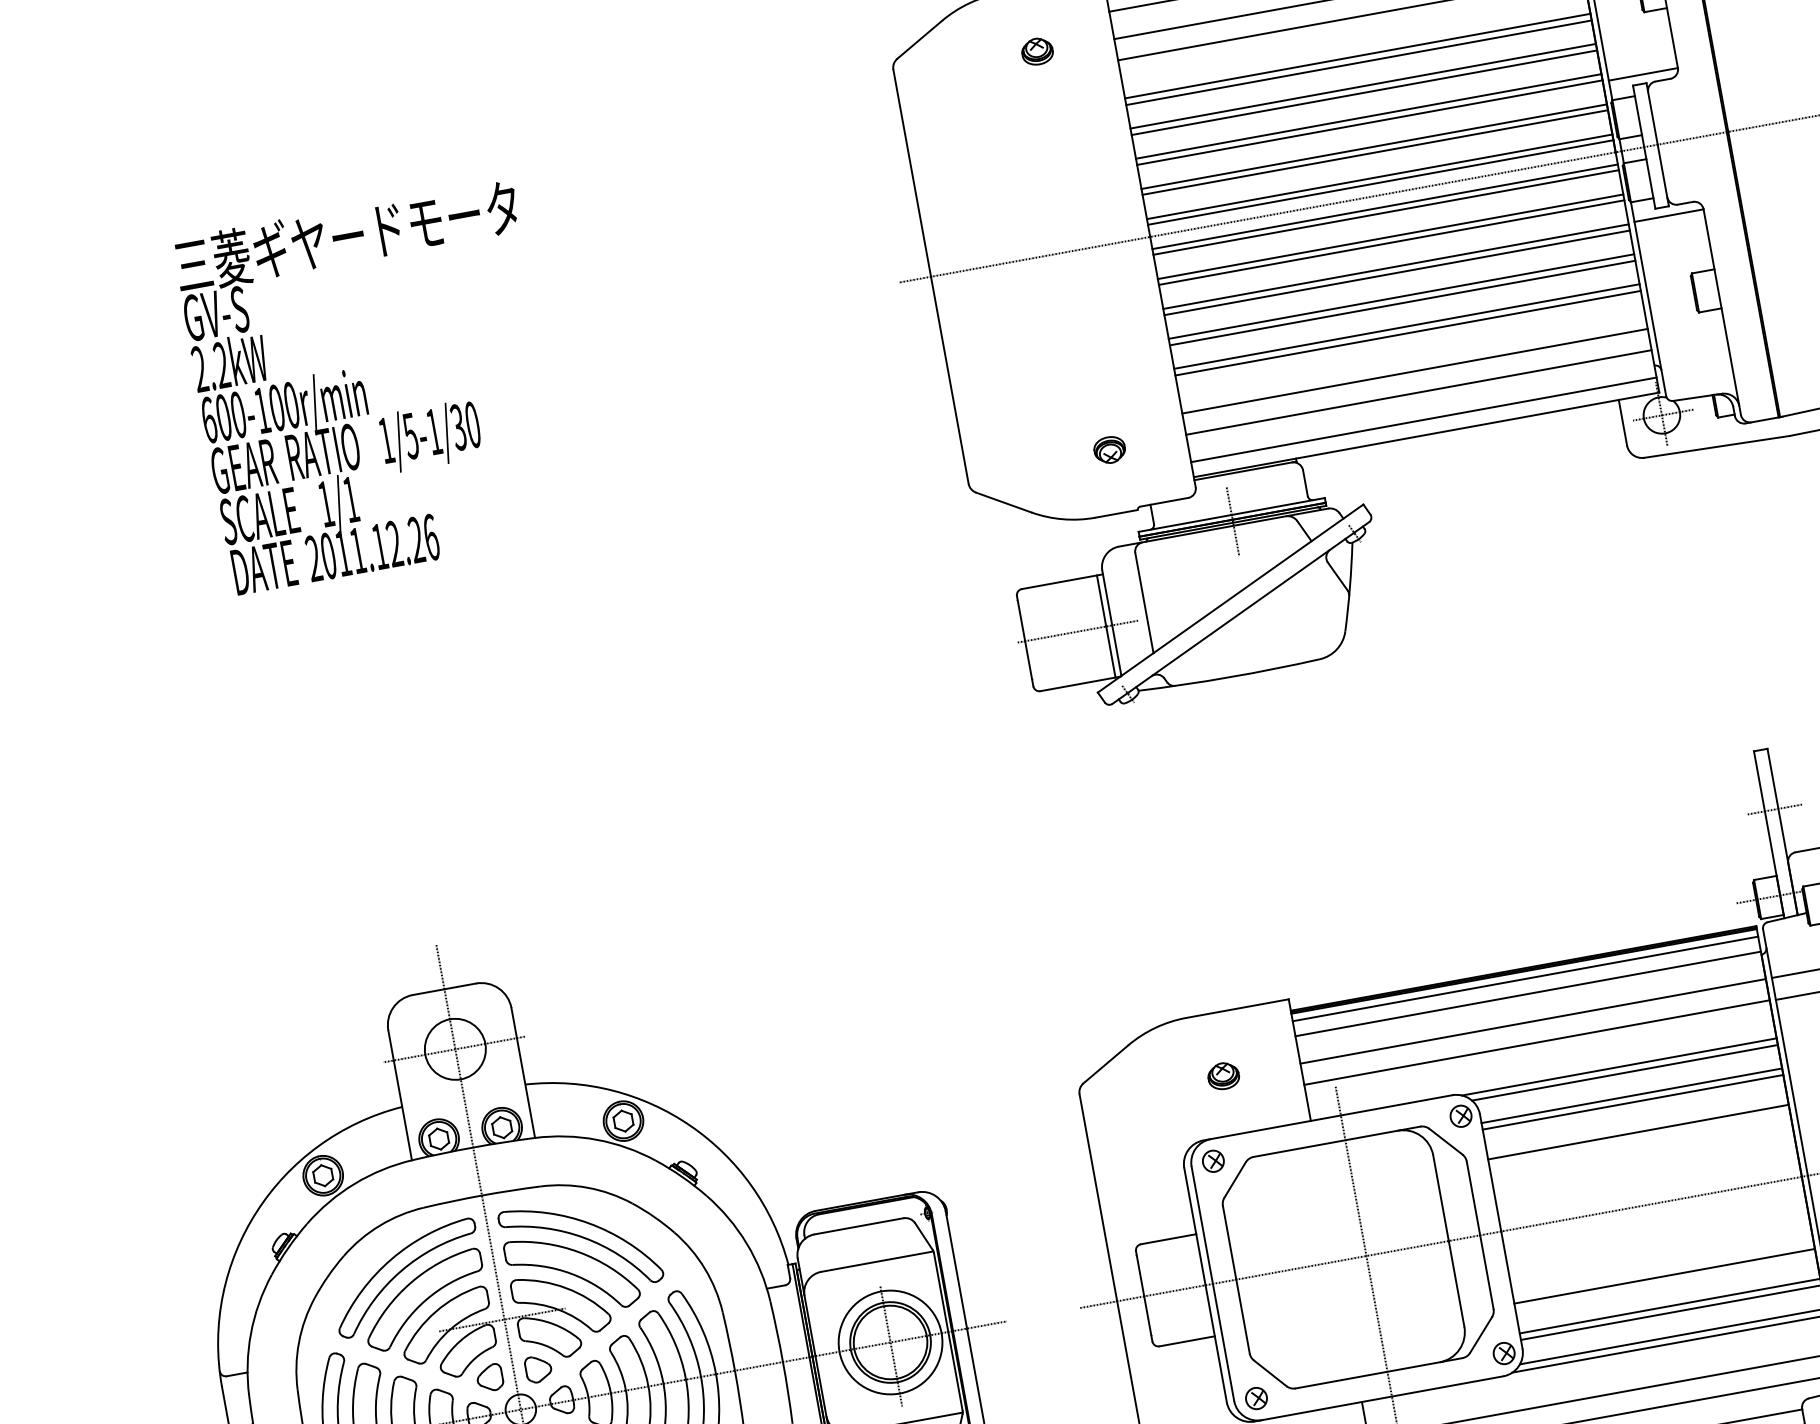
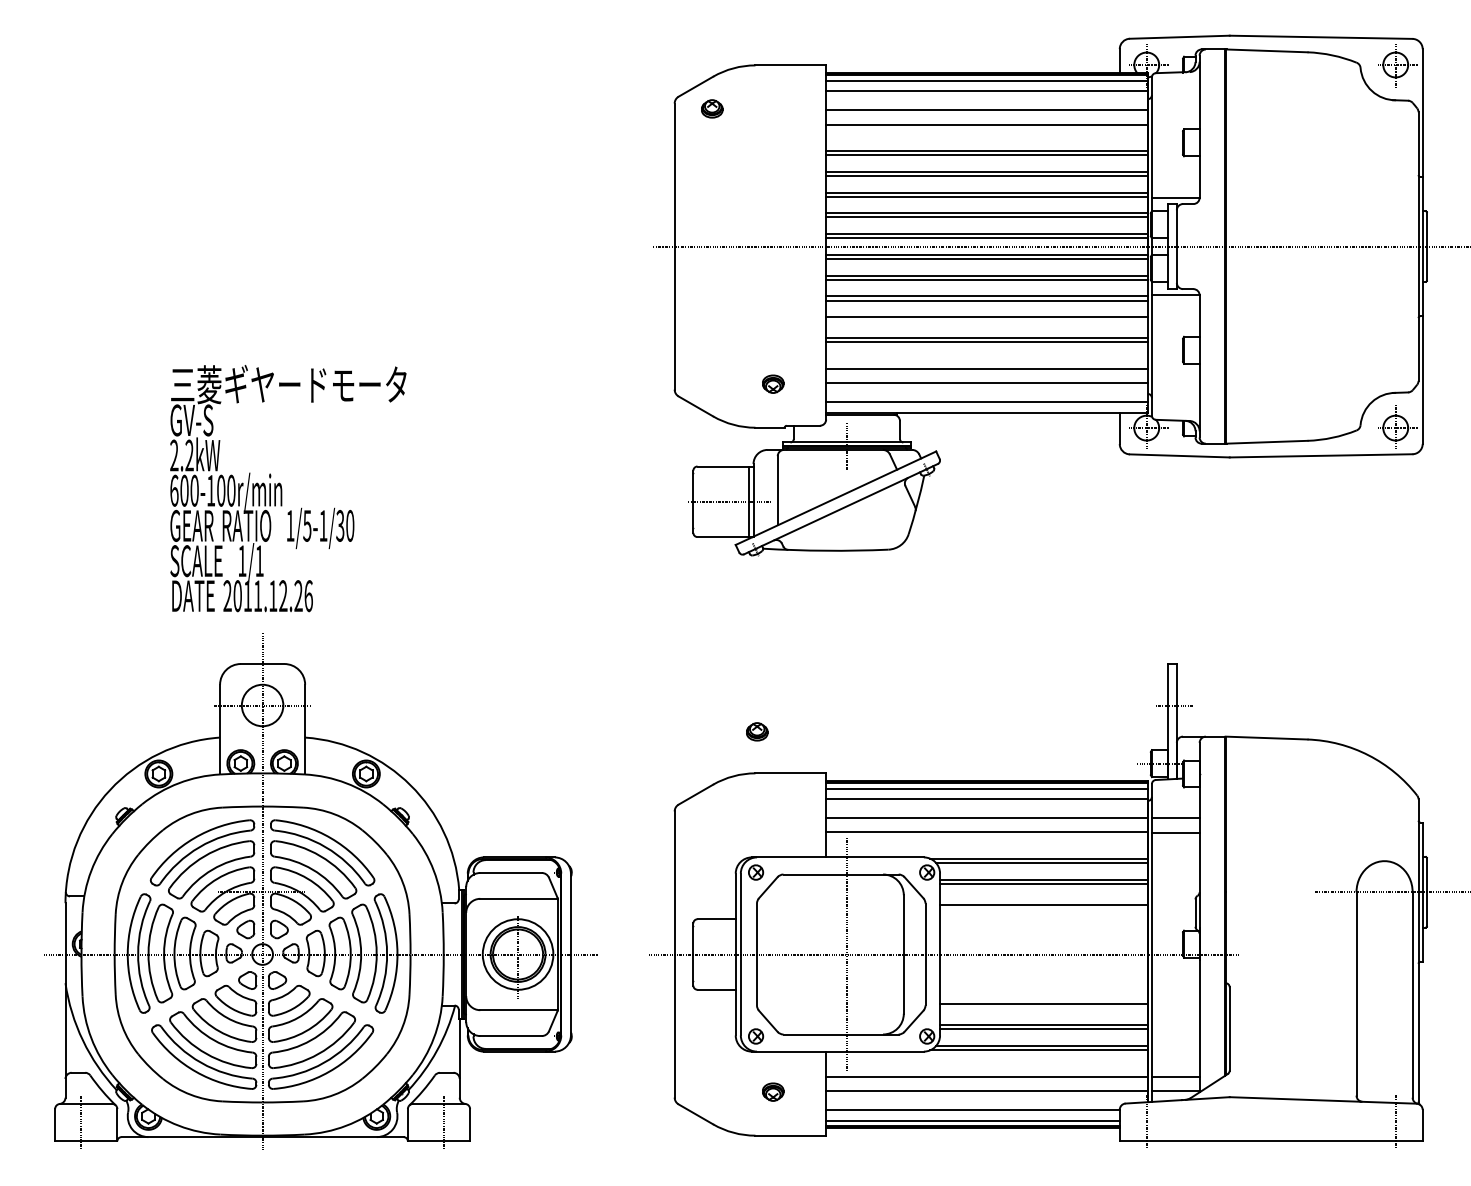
part: (1037, 50) -> (712, 108), moved
line: (1401, 303) -> (986, 321), removed
text: (373, 386) -> (288, 488), moved
part: (1223, 1075) -> (757, 731), moved

